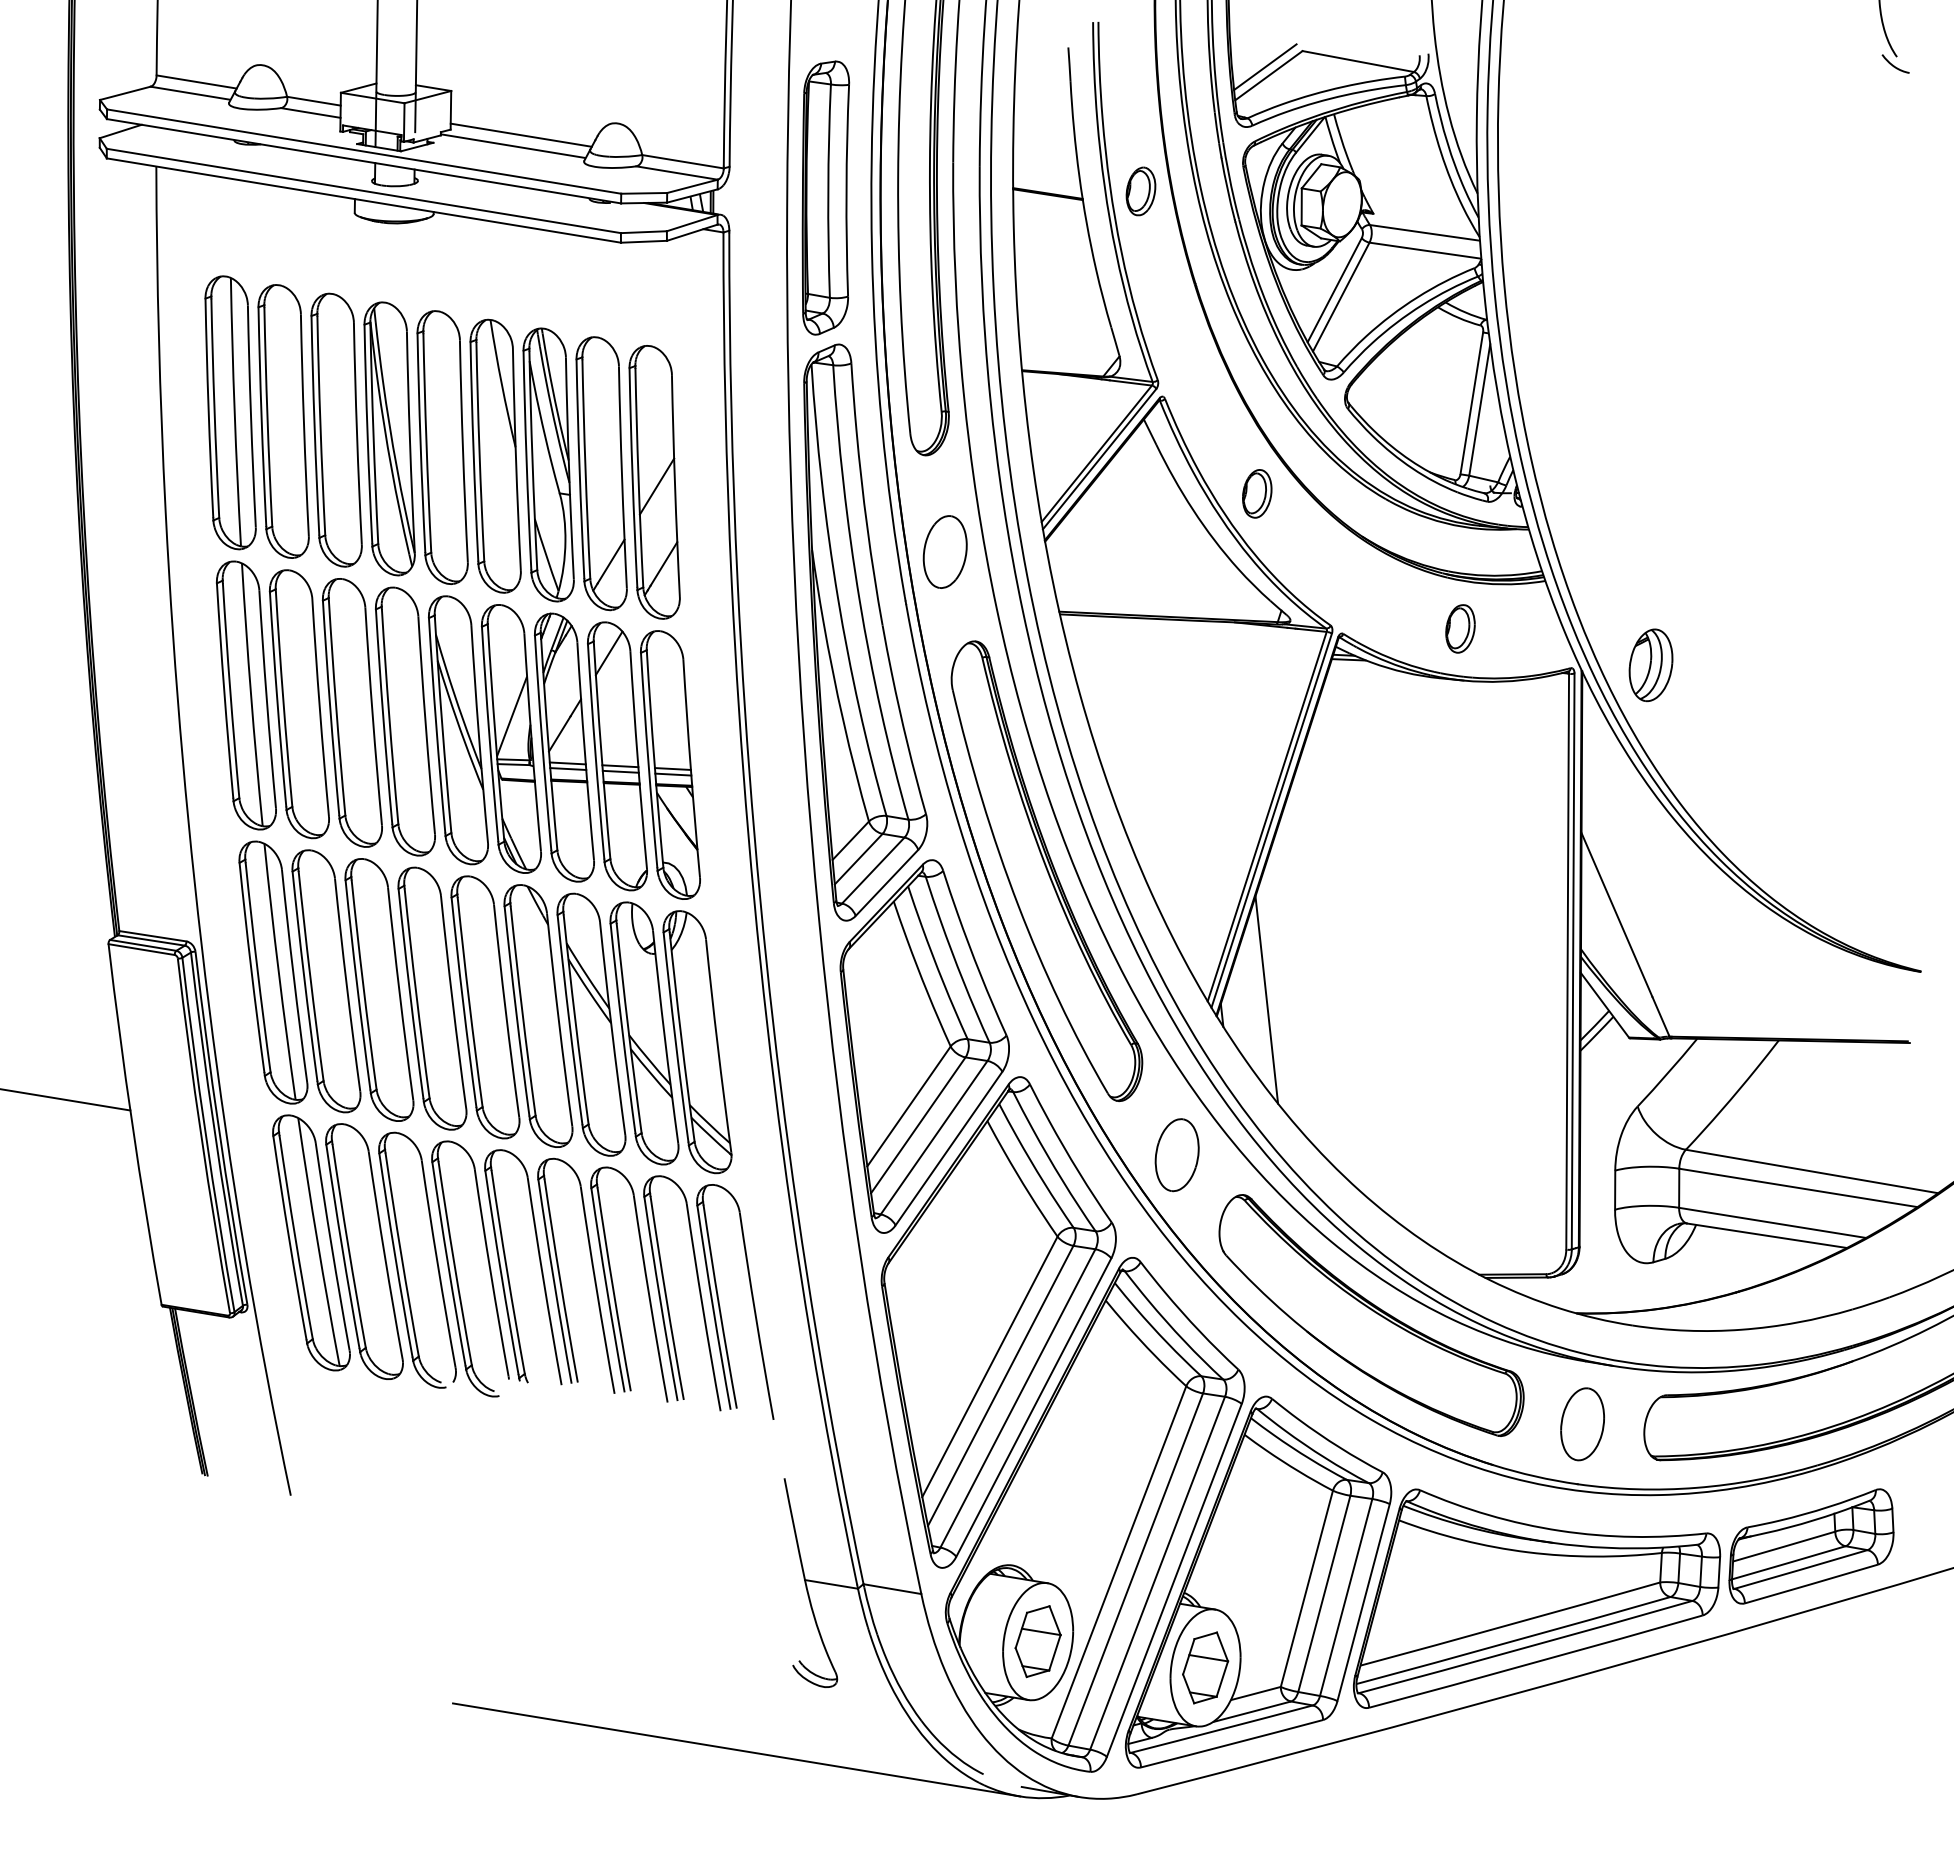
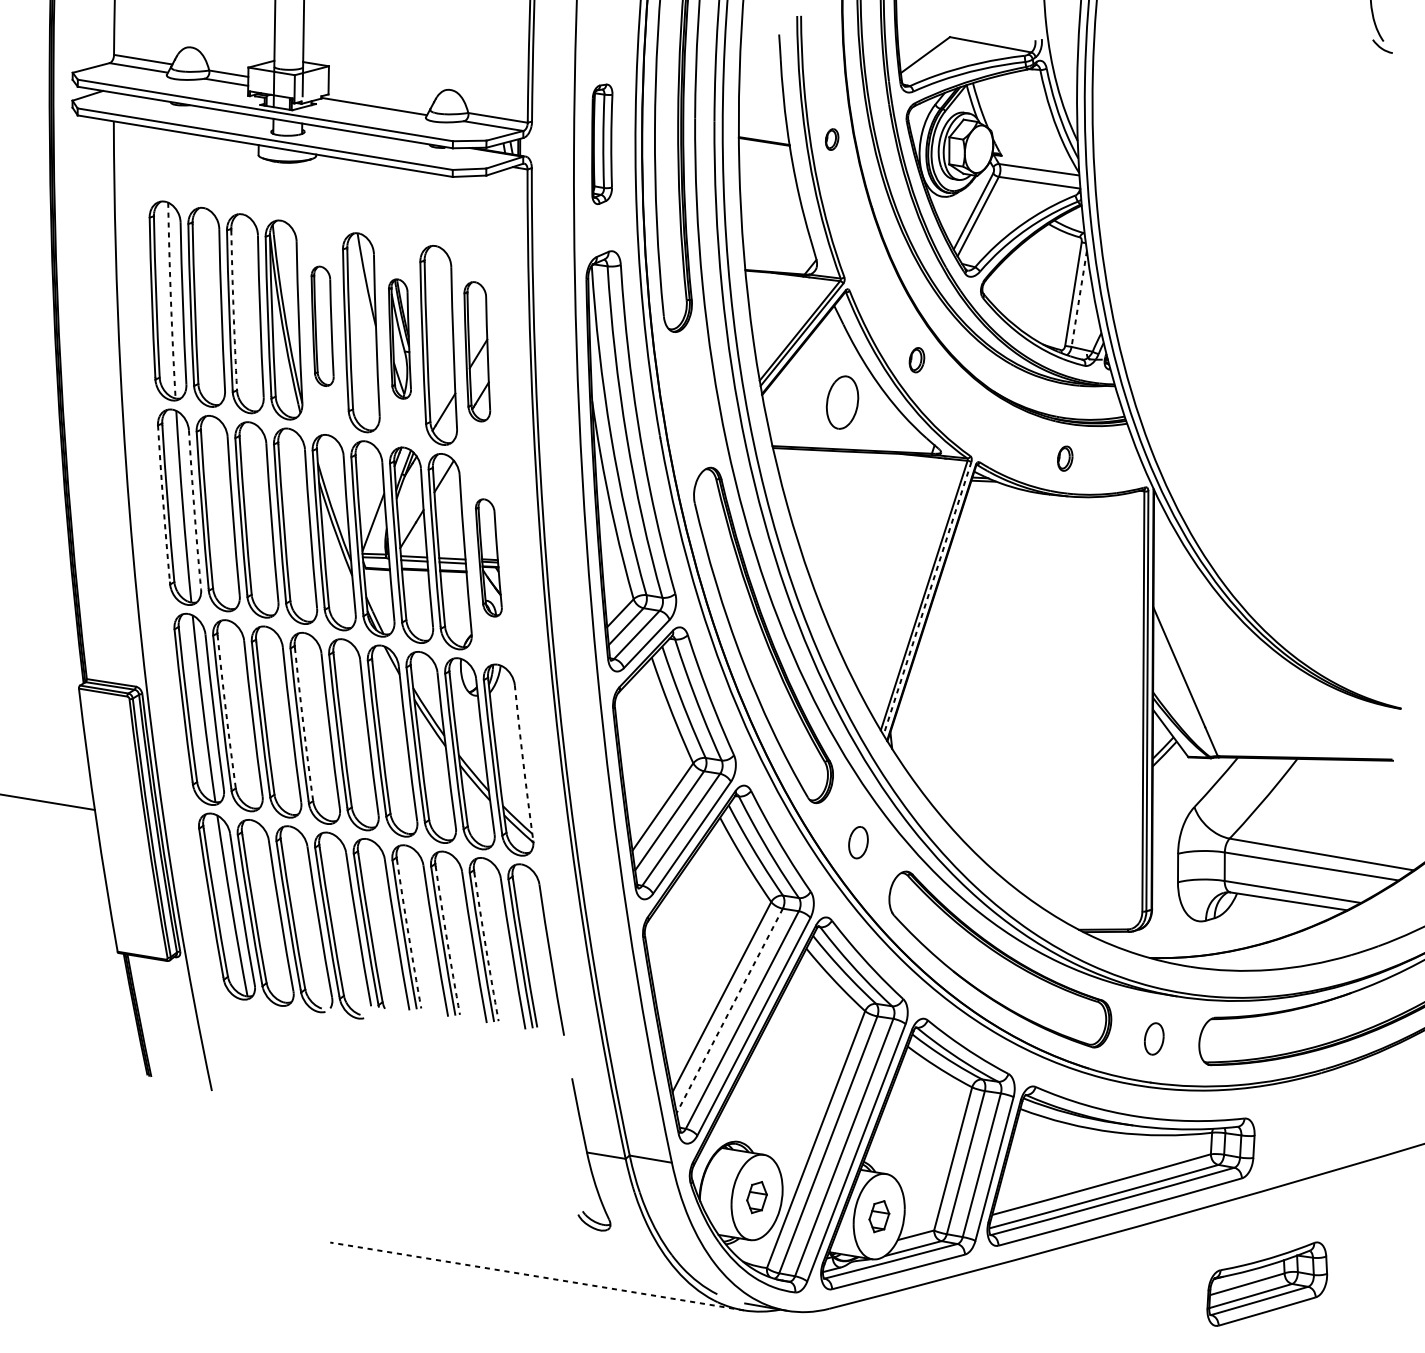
line: (1265, 67) -> (922, 49), removed
line: (520, 134) -> (379, 98), removed
part: (1140, 191) -> (831, 139), size x0.6
part: (825, 197) -> (601, 143), size x0.6
line: (1479, 410) -> (1079, 299), solid -> dashed
arc: (234, 412) -> (170, 300), solid -> dashed
arc: (320, 425) -> (233, 310), solid -> dashed
part: (442, 447) -> (322, 326), size x0.6
part: (548, 464) -> (399, 338), size x0.6
part: (654, 482) -> (477, 351), size x0.7
part: (1257, 493) -> (917, 359), size x0.7
part: (944, 551) -> (841, 402), moved
part: (1460, 628) -> (1065, 458), size x0.7
part: (1650, 665) -> (1203, 485), removed
arc: (224, 691) -> (163, 504), solid -> dashed
arc: (266, 699) -> (194, 510), solid -> dashed
part: (670, 764) -> (488, 557), size x0.6
line: (1271, 821) -> (927, 599), solid -> dashed
arc: (310, 976) -> (226, 712), solid -> dashed
arc: (416, 993) -> (303, 724), solid -> dashed
line: (1266, 999) -> (923, 729), removed
arc: (717, 1046) -> (523, 763), solid -> dashed
part: (1176, 1155) -> (858, 842), size x0.6
arc: (560, 1280) -> (408, 934), solid -> dashed
arc: (613, 1289) -> (447, 940), solid -> dashed
arc: (666, 1298) -> (485, 947), solid -> dashed
line: (1000, 1385) -> (729, 1010), solid -> dashed
part: (1582, 1424) -> (1154, 1039), size x0.6
part: (1811, 1546) -> (1267, 1284), moved
part: (1037, 1641) -> (756, 1197), size x0.6
part: (1205, 1667) -> (879, 1216), size x0.6
line: (736, 1749) -> (537, 1276), solid -> dashed

